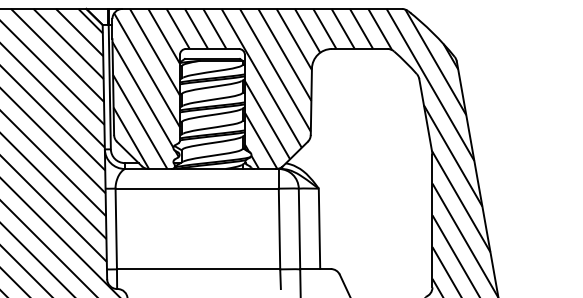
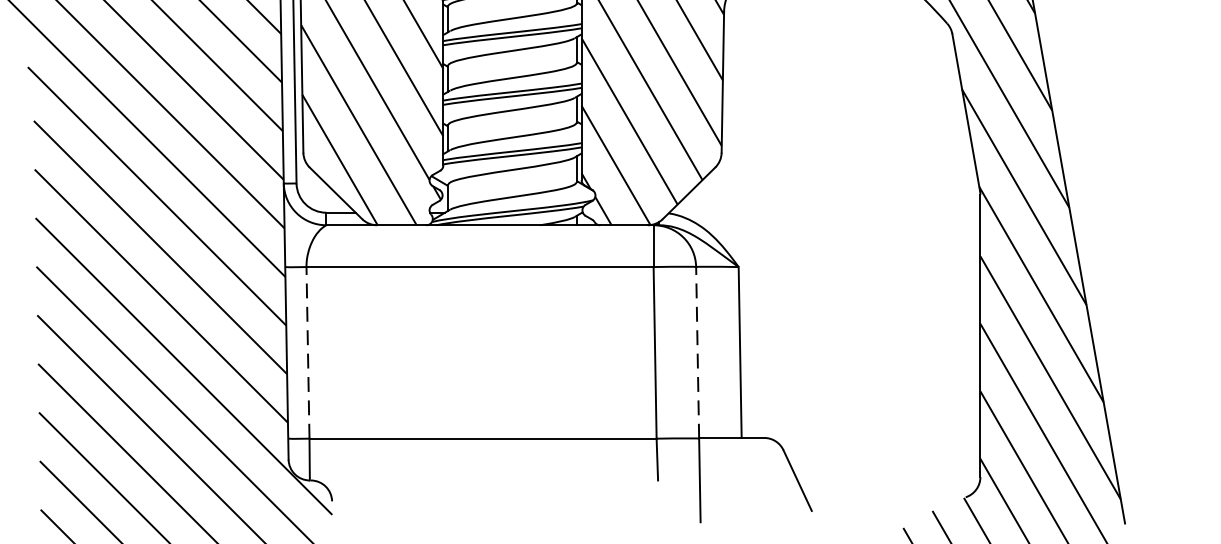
line: (116, 228) -> (308, 351), solid -> dashed
line: (299, 228) -> (697, 351), solid -> dashed

